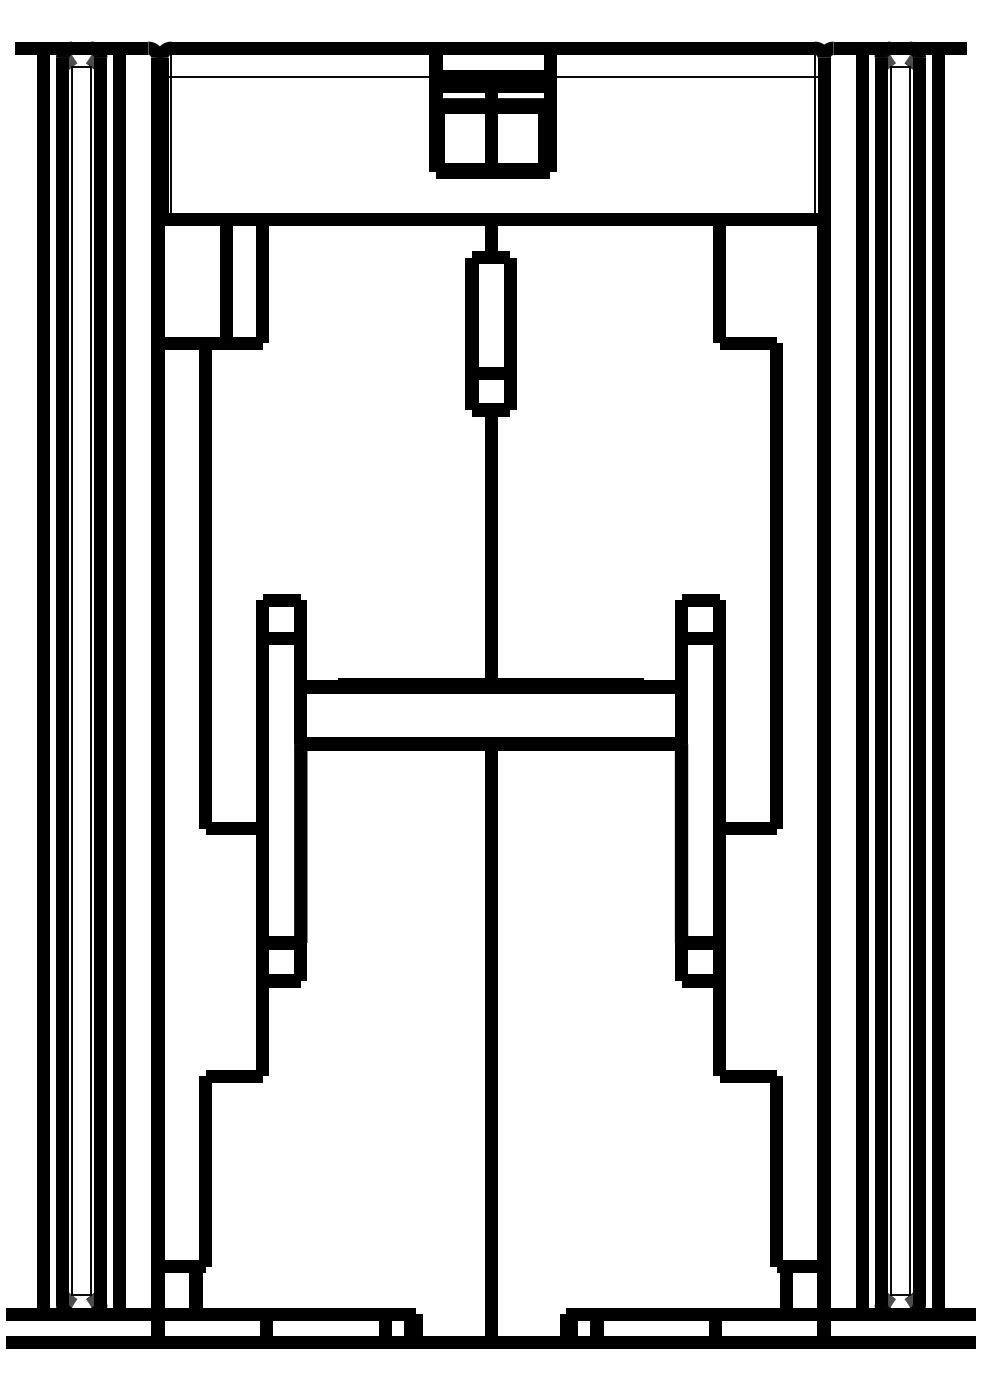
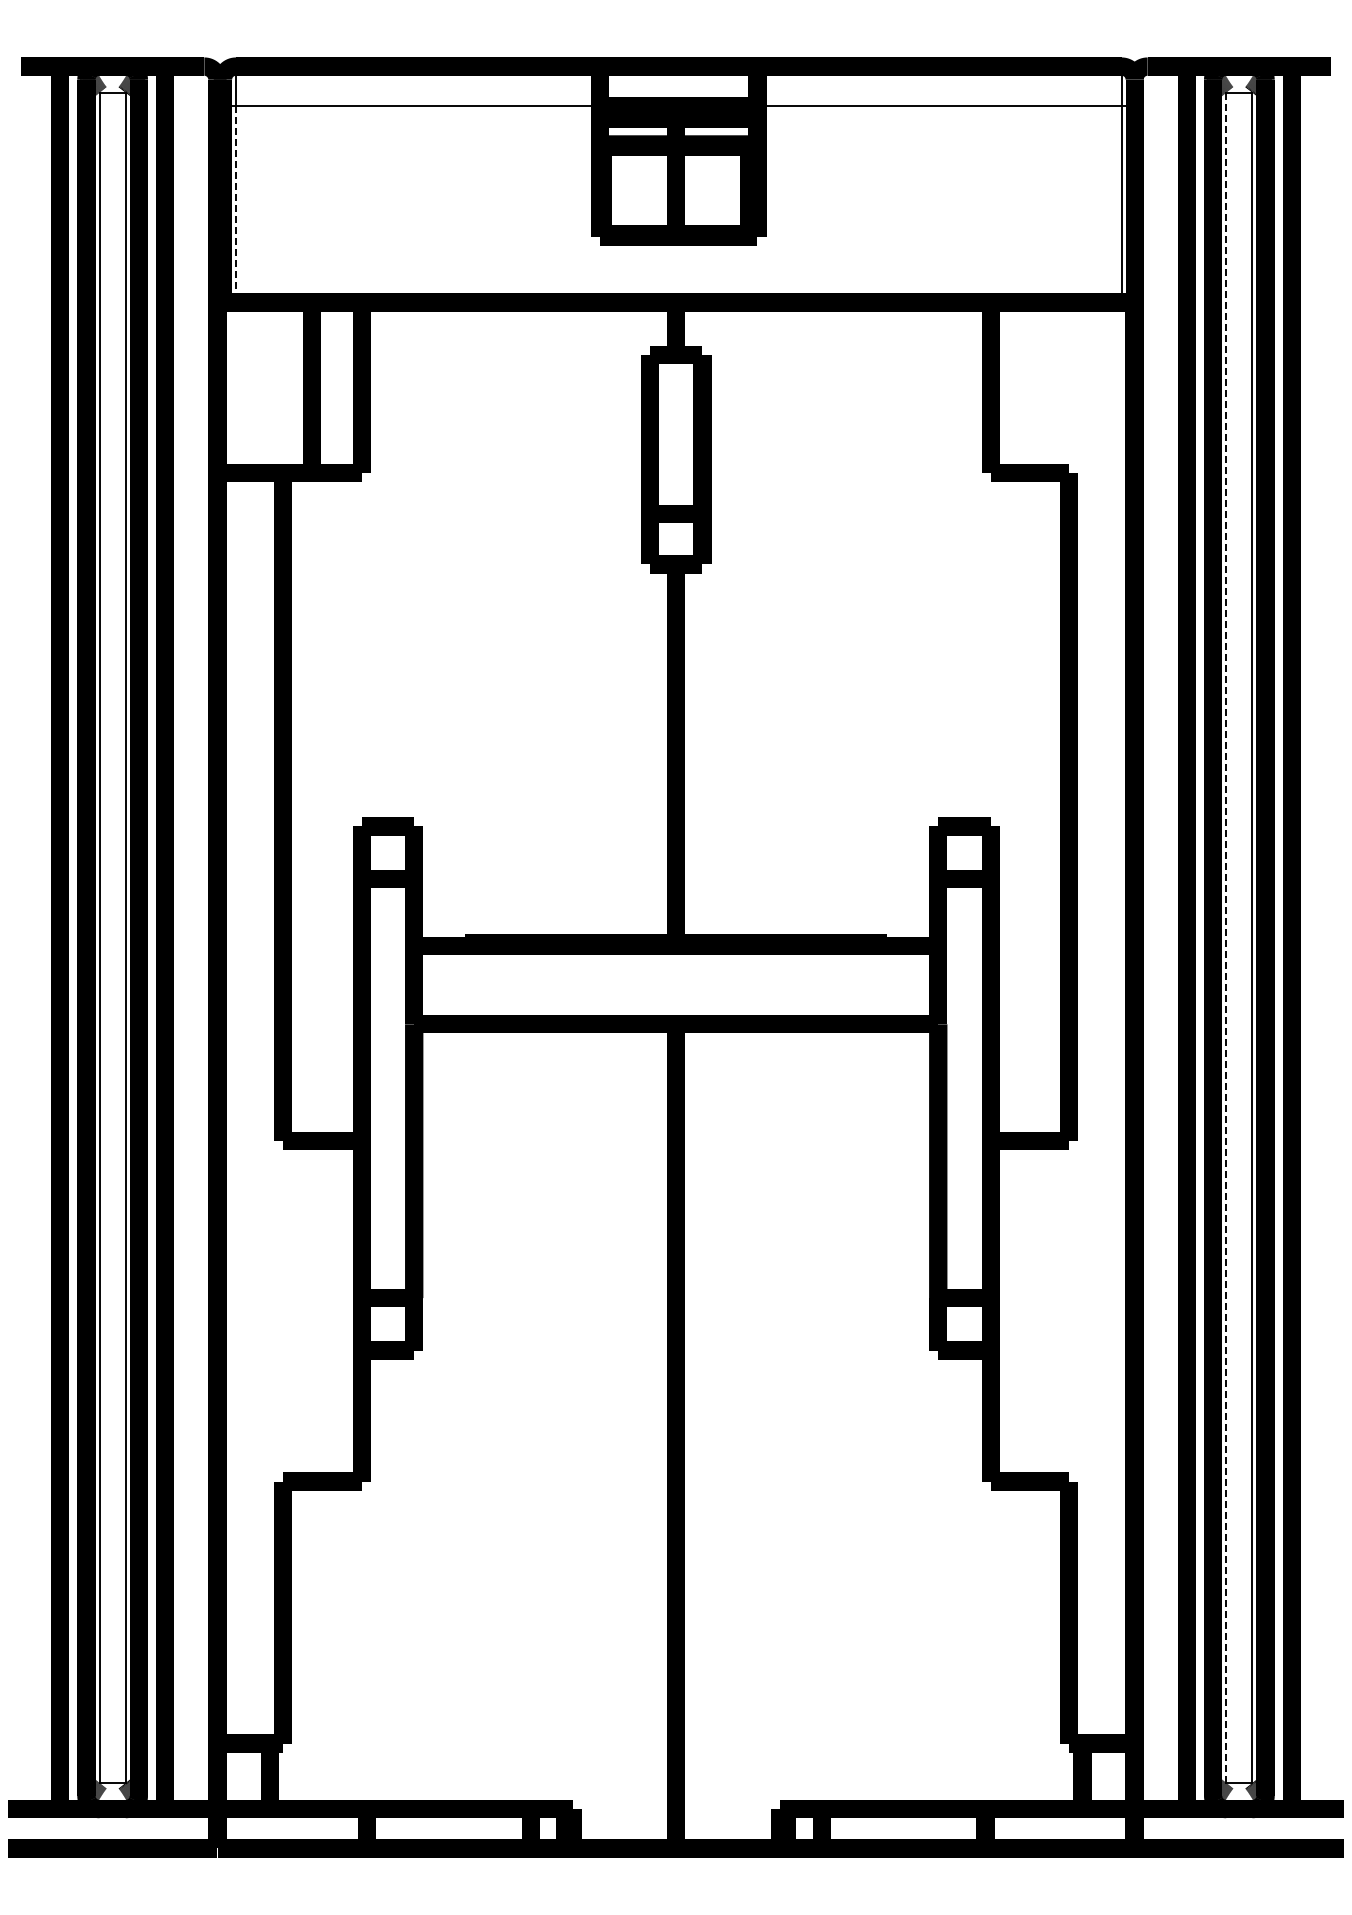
line: (171, 148) -> (236, 204), solid -> dashed
line: (890, 681) -> (1226, 938), solid -> dashed

